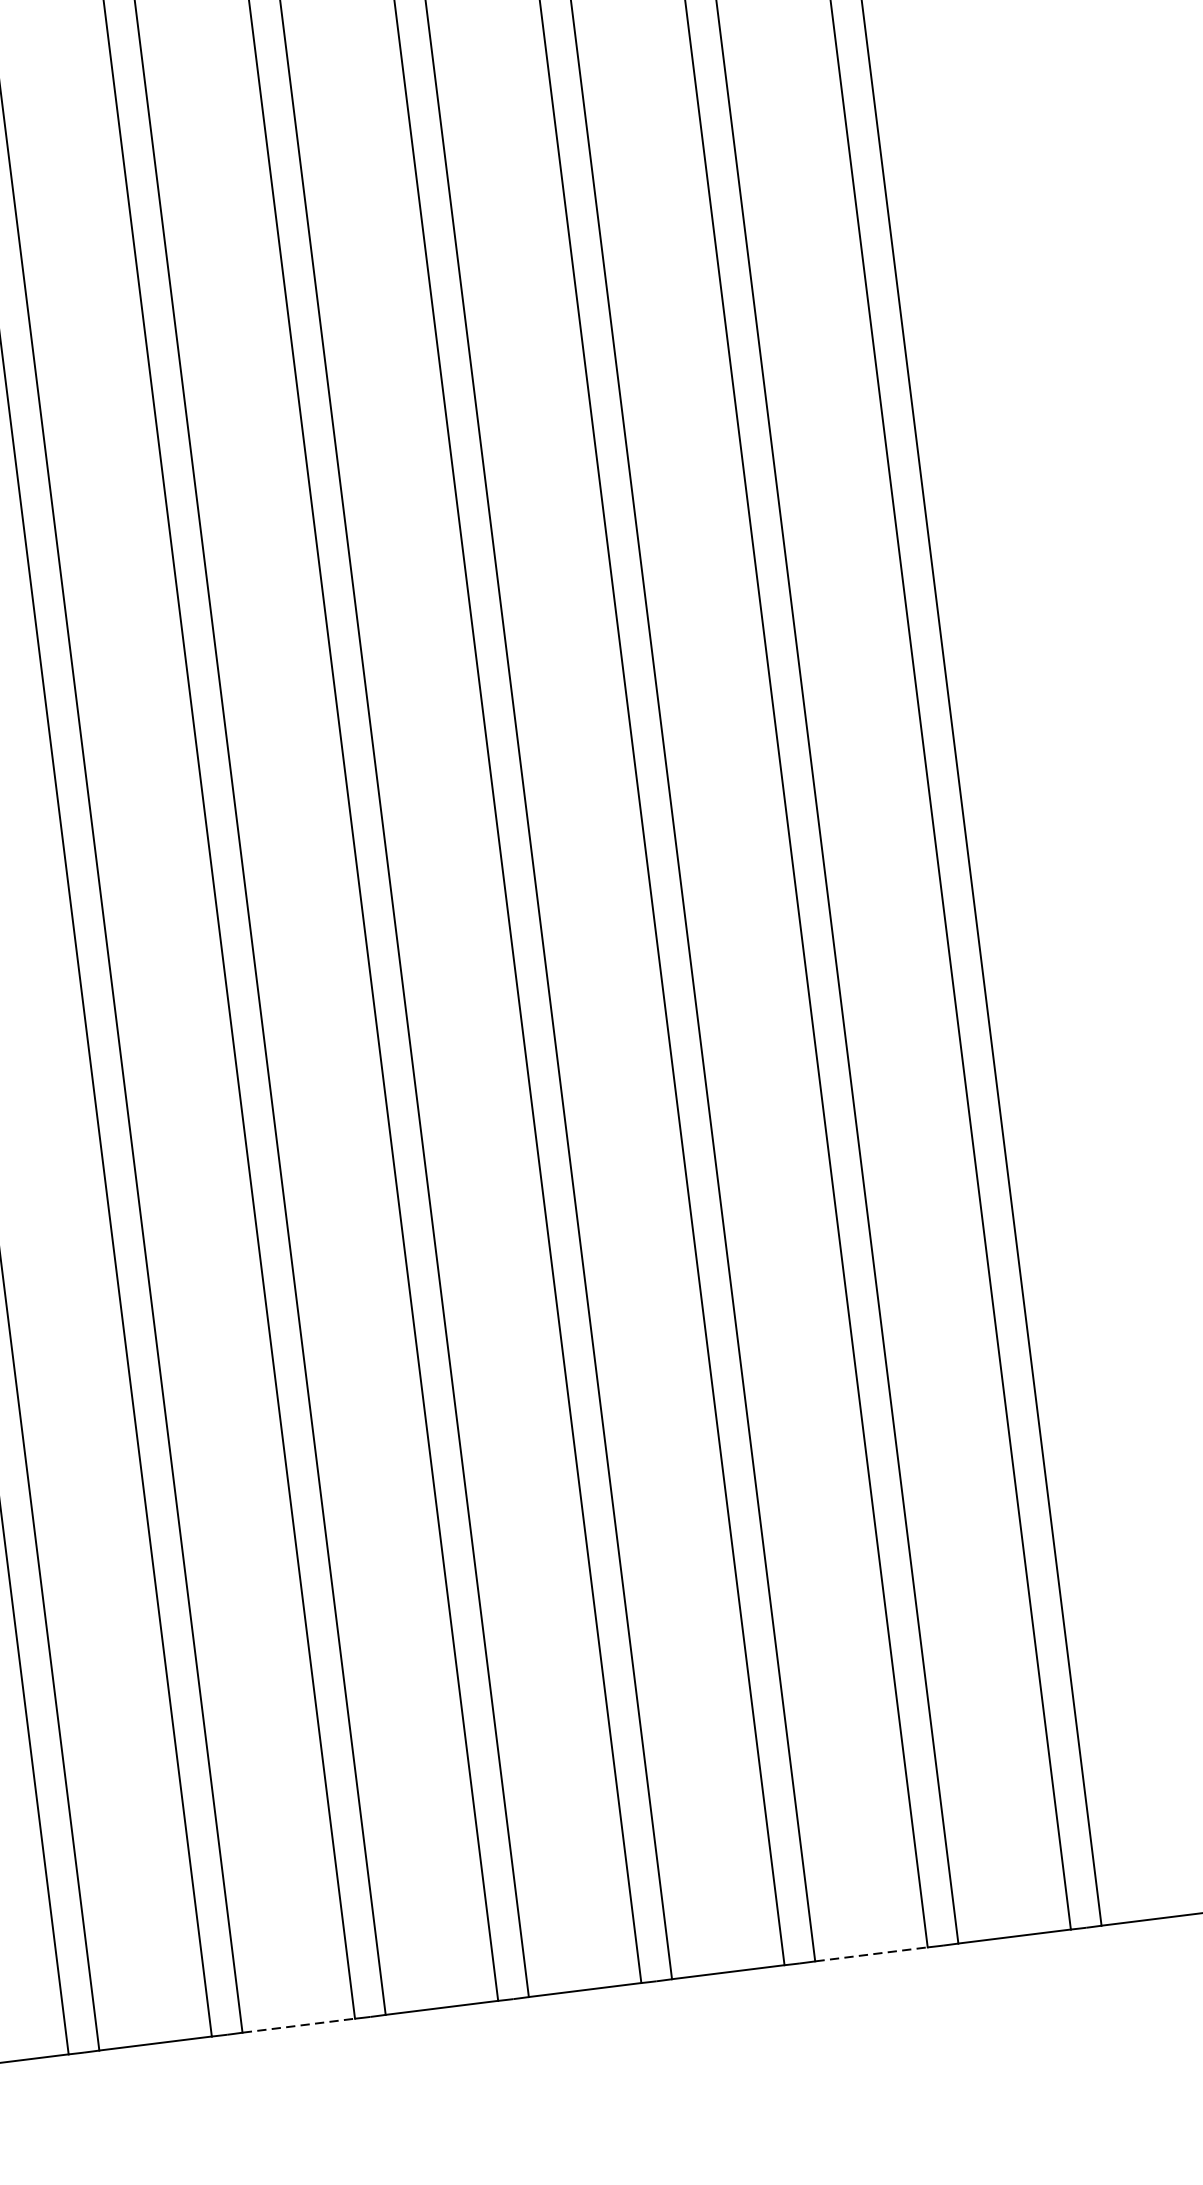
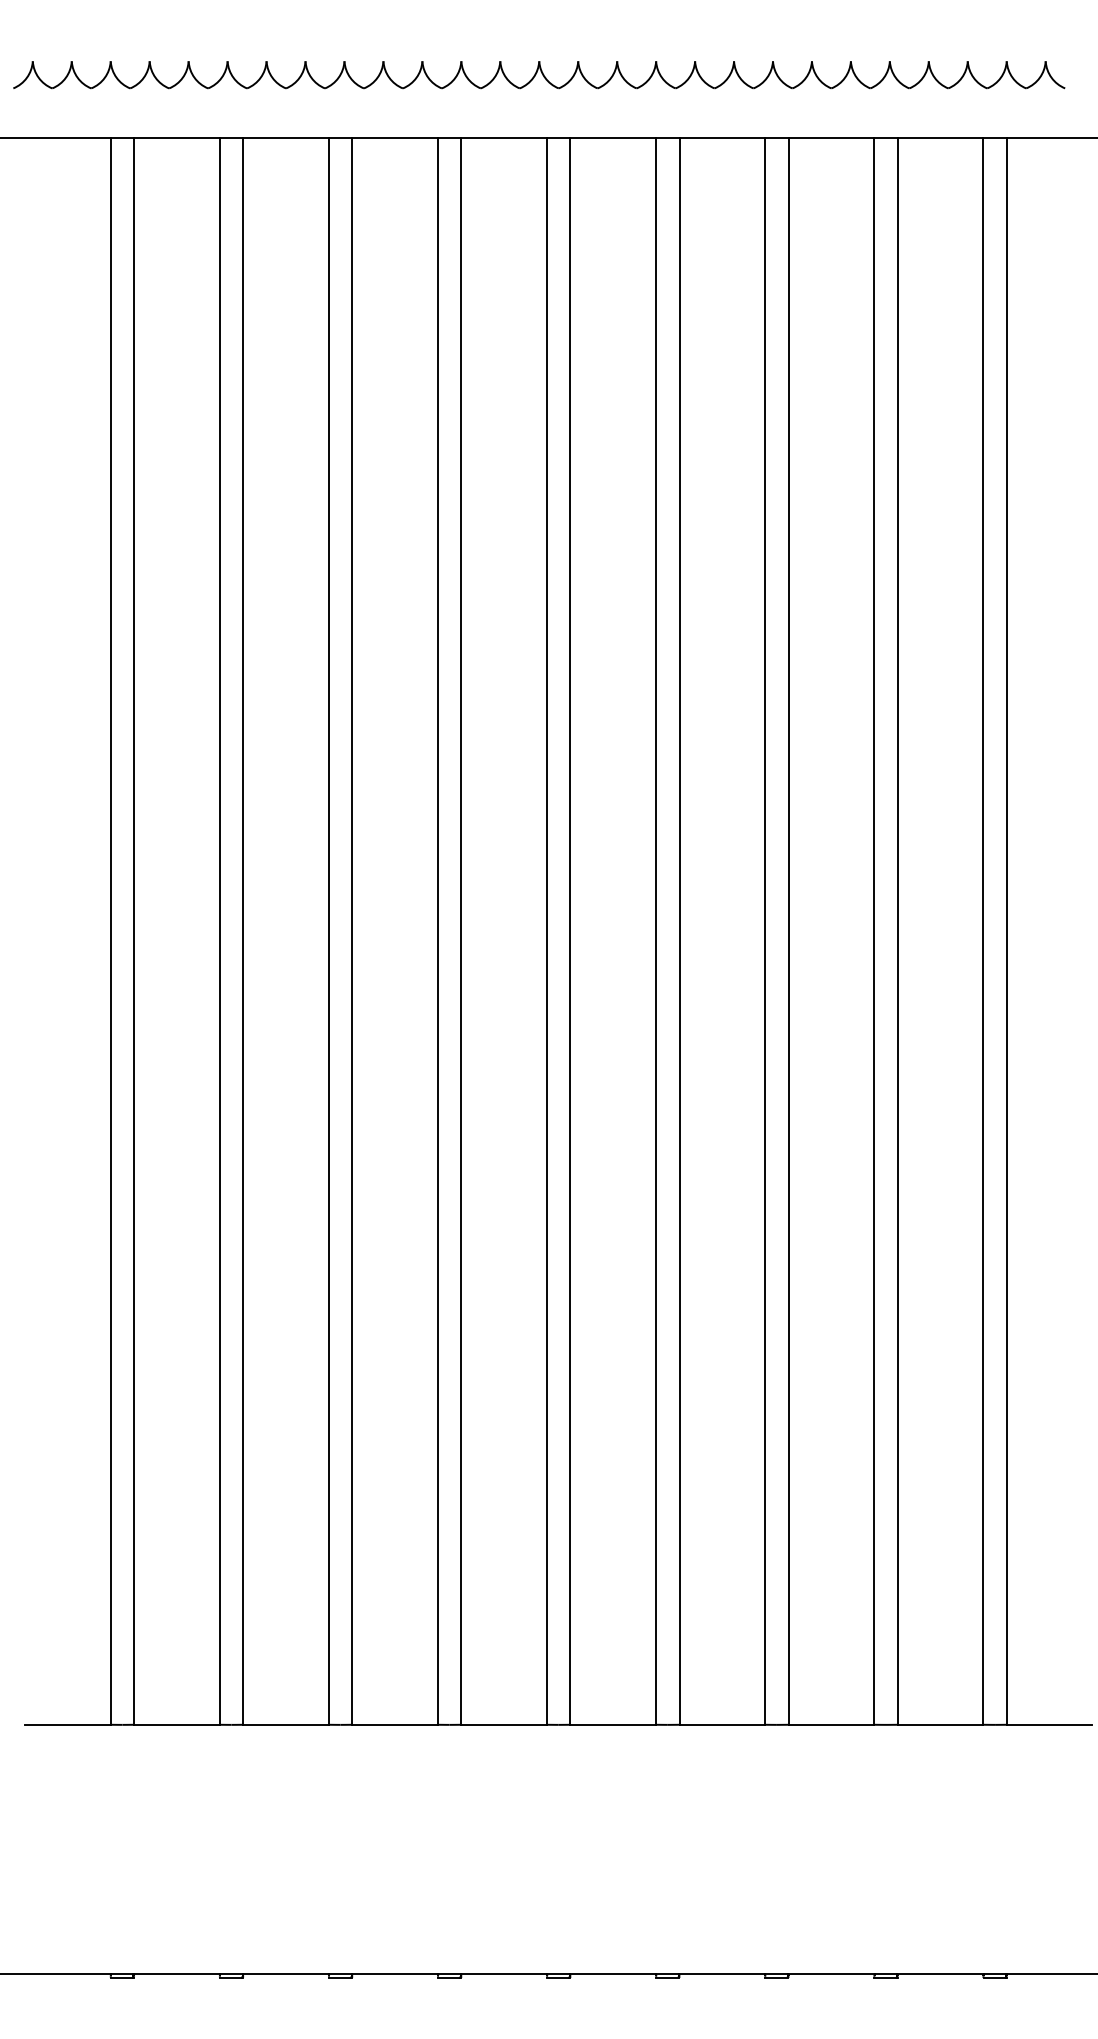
line: (871, 1954) -> (831, 1724), dashed -> solid
line: (299, 2025) -> (395, 1724), dashed -> solid

